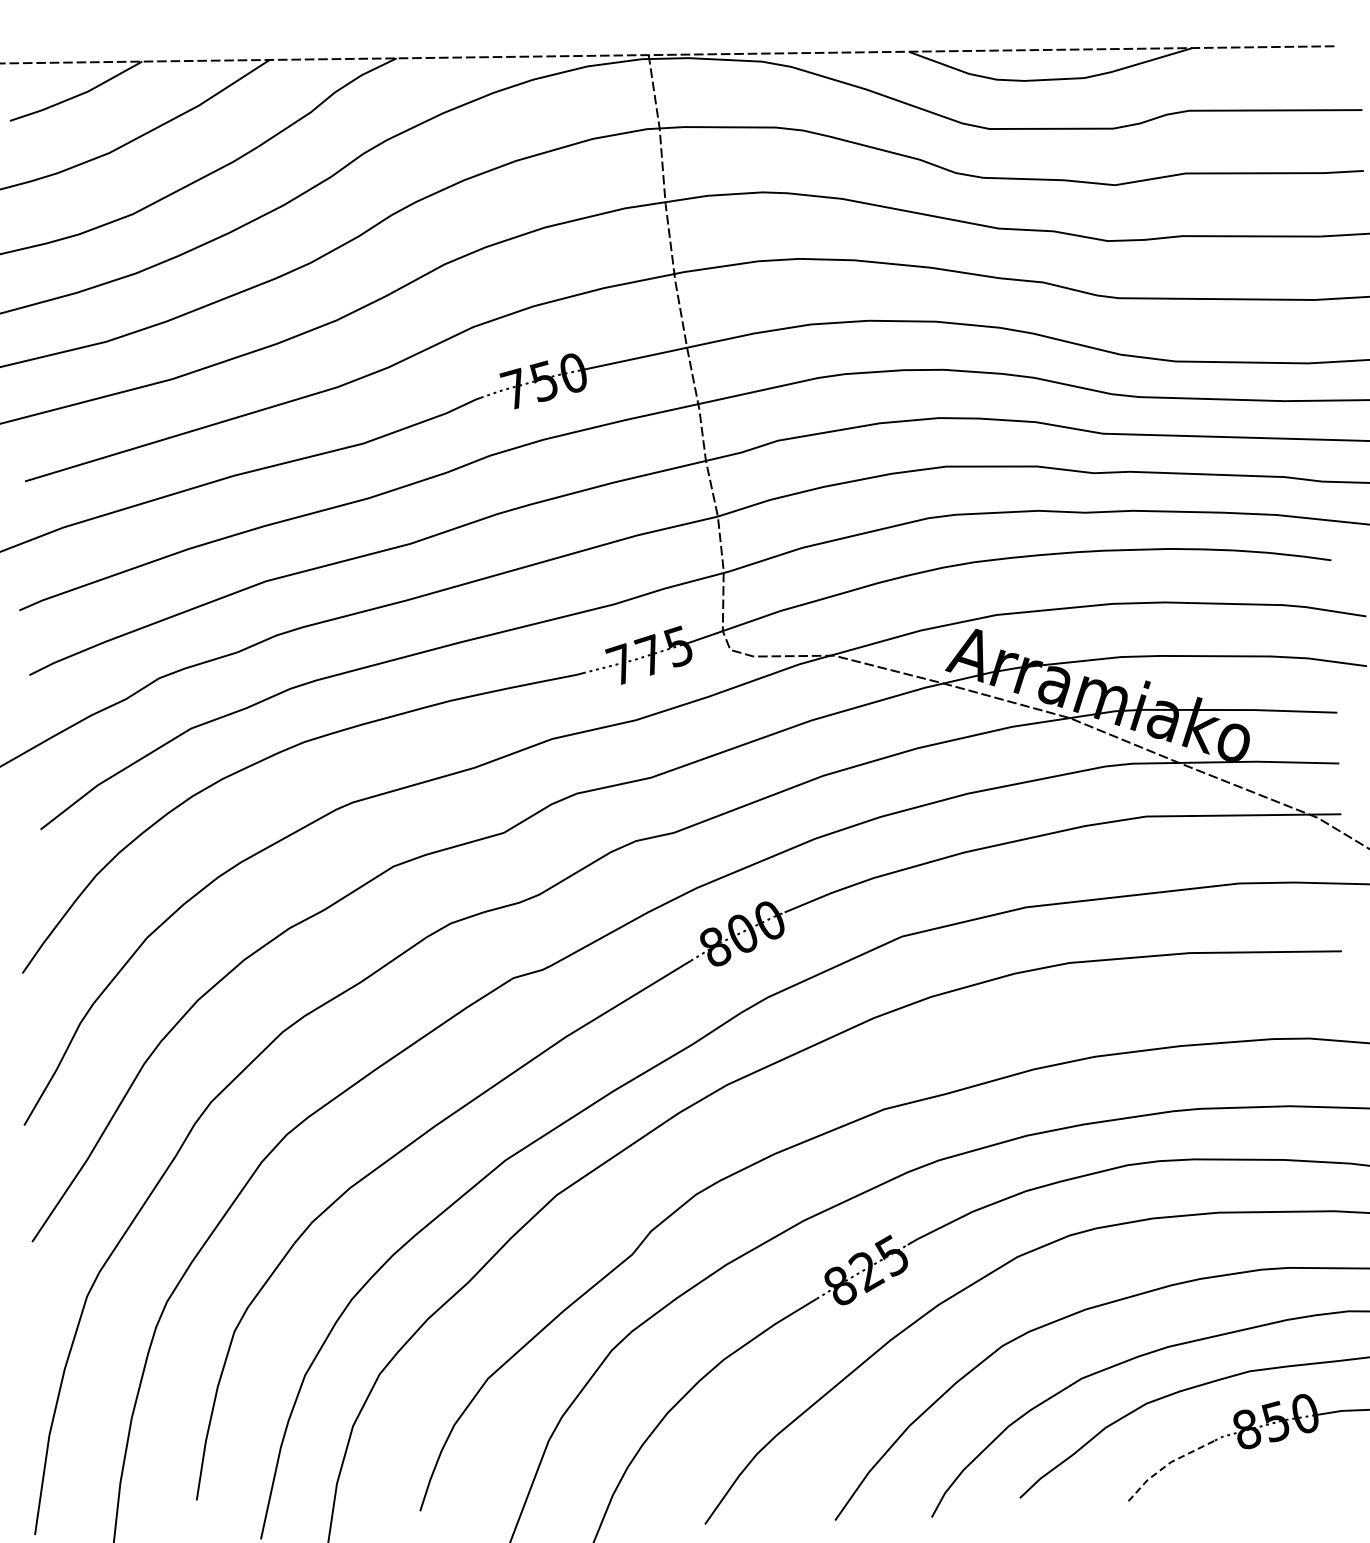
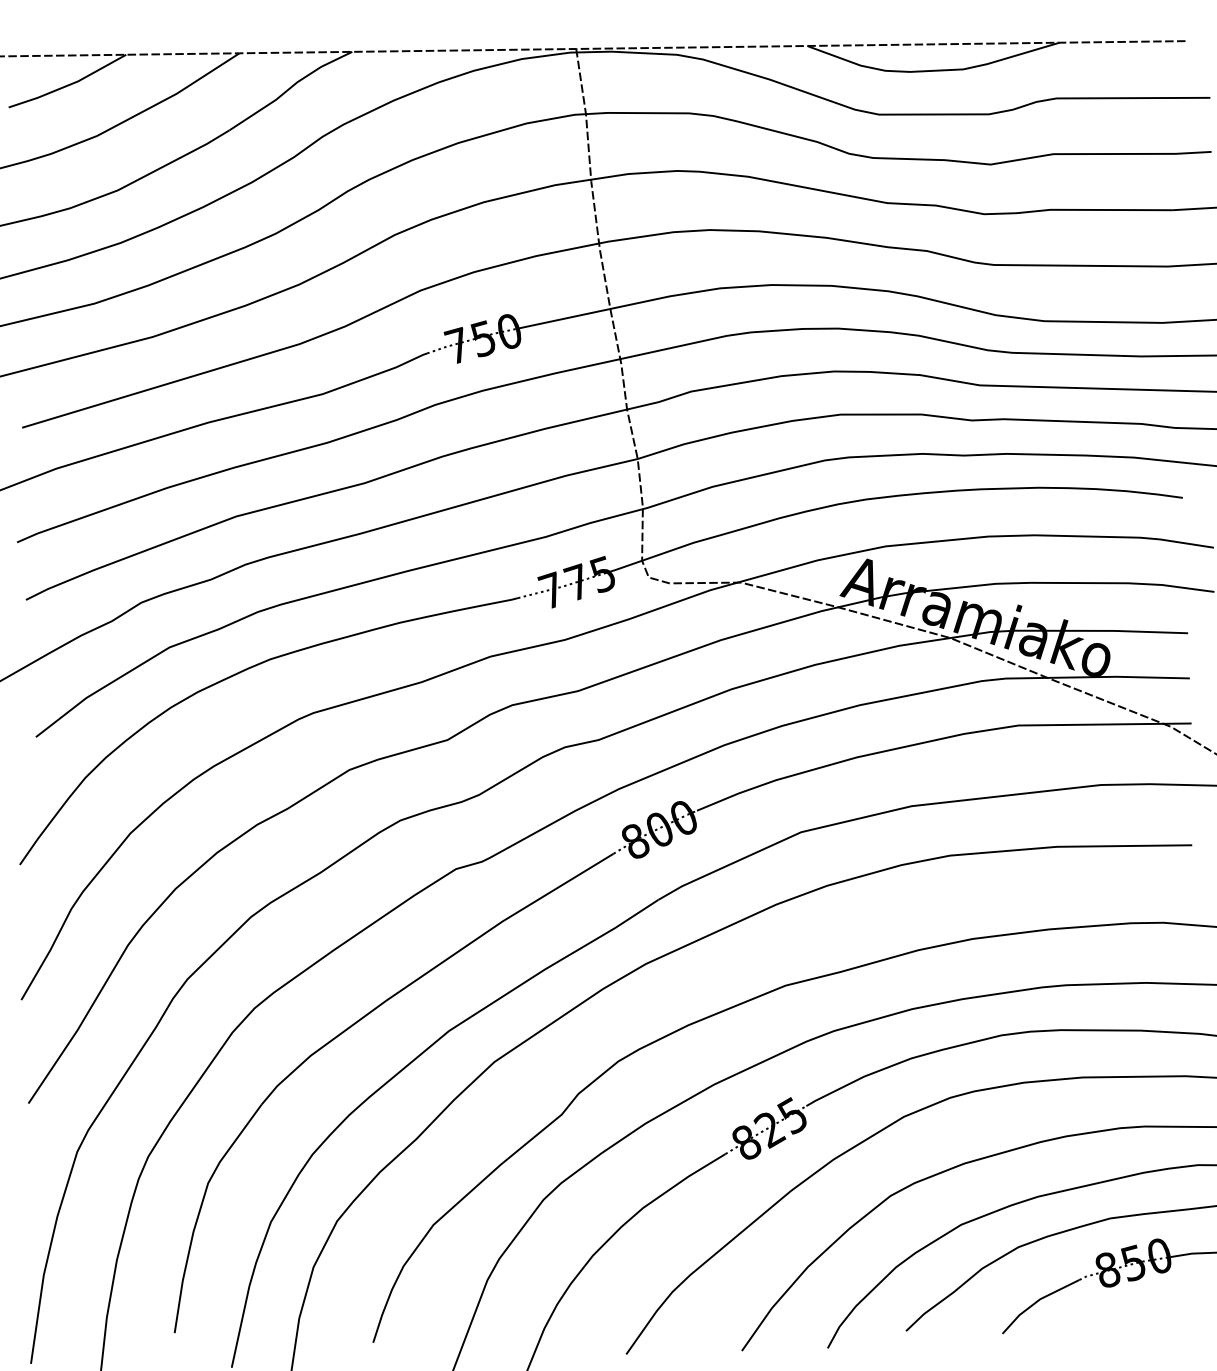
line: (1167, 1465) -> (1037, 1302), dashed -> solid

